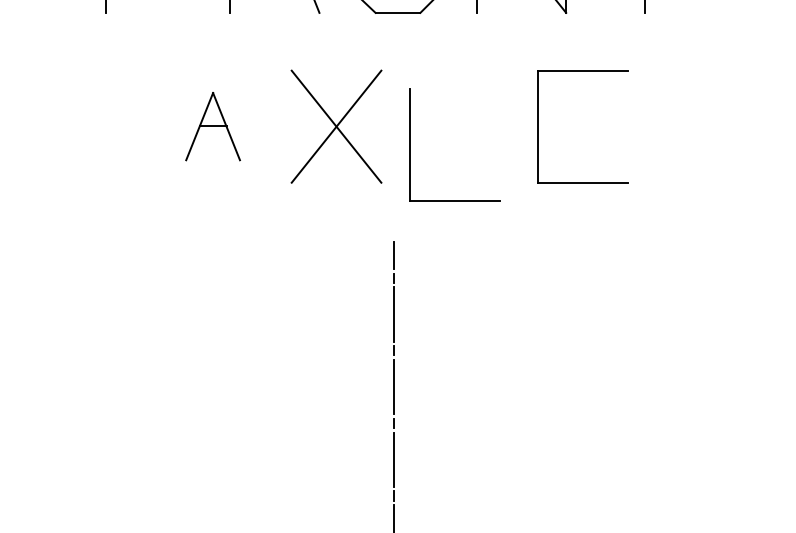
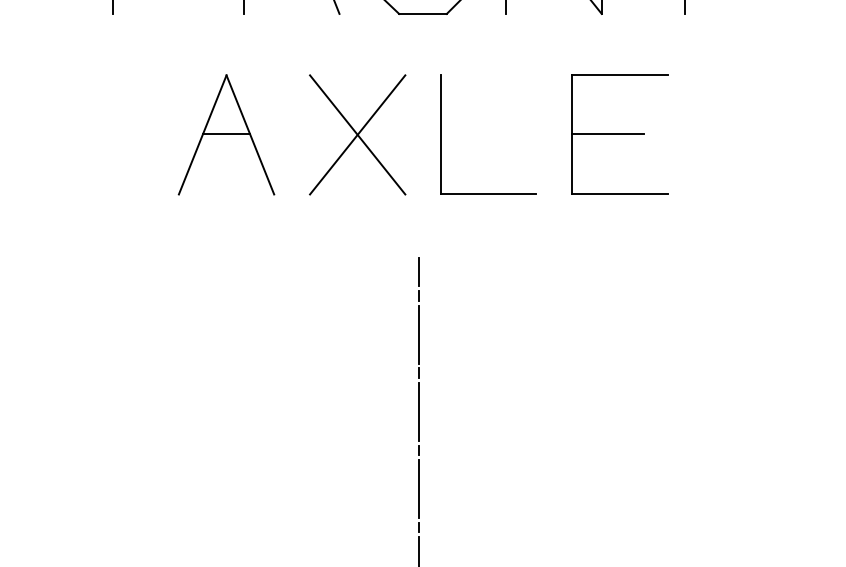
part: (212, 126) -> (225, 134), size x1.67
line: (571, 126) -> (607, 134), added
part: (410, 144) -> (441, 134), moved

